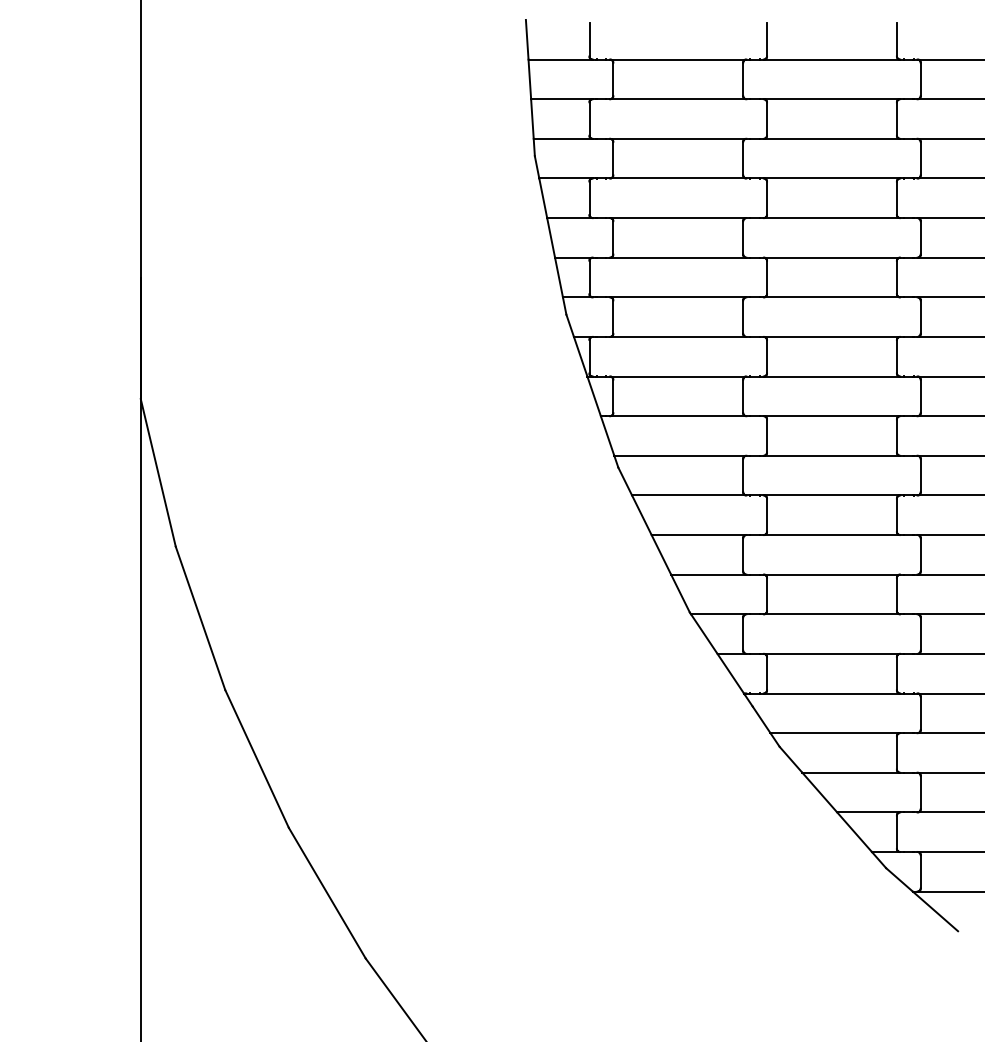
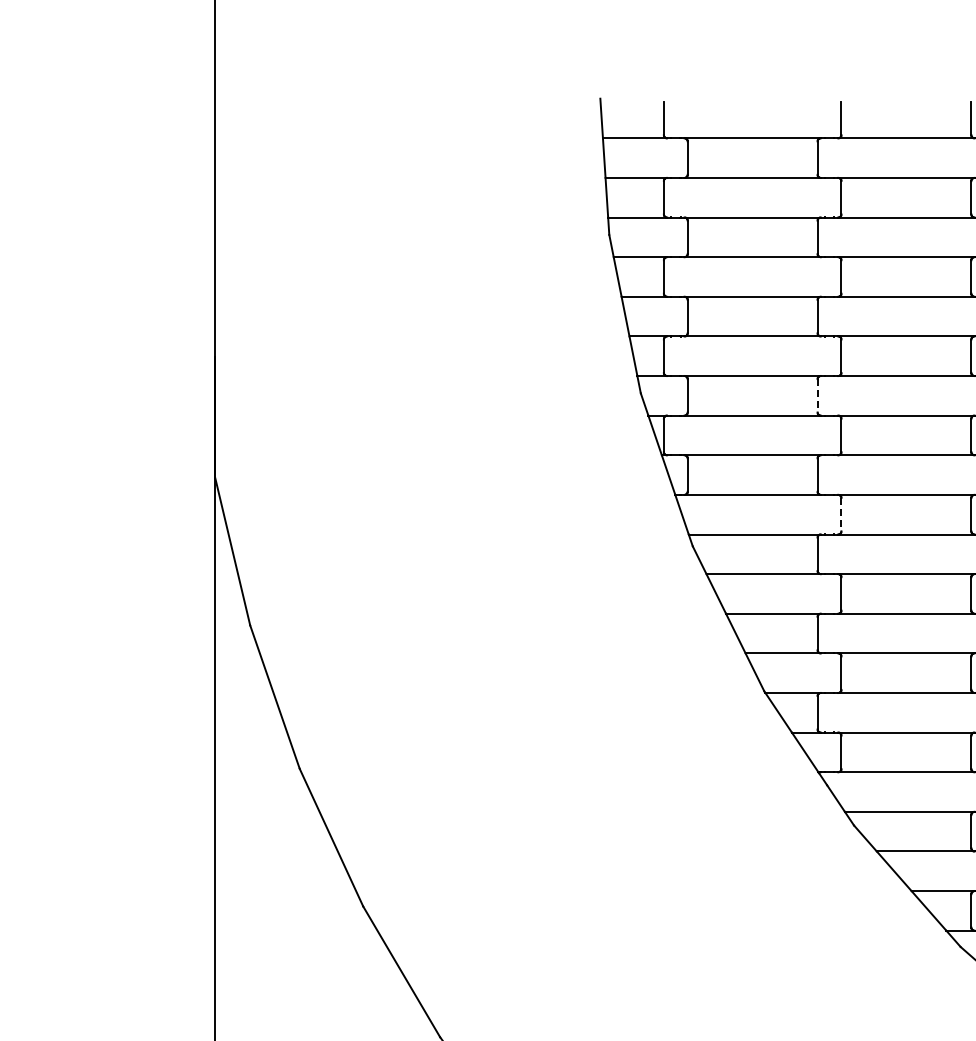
line: (743, 317) -> (817, 396), solid -> dashed
line: (766, 435) -> (840, 514), solid -> dashed

